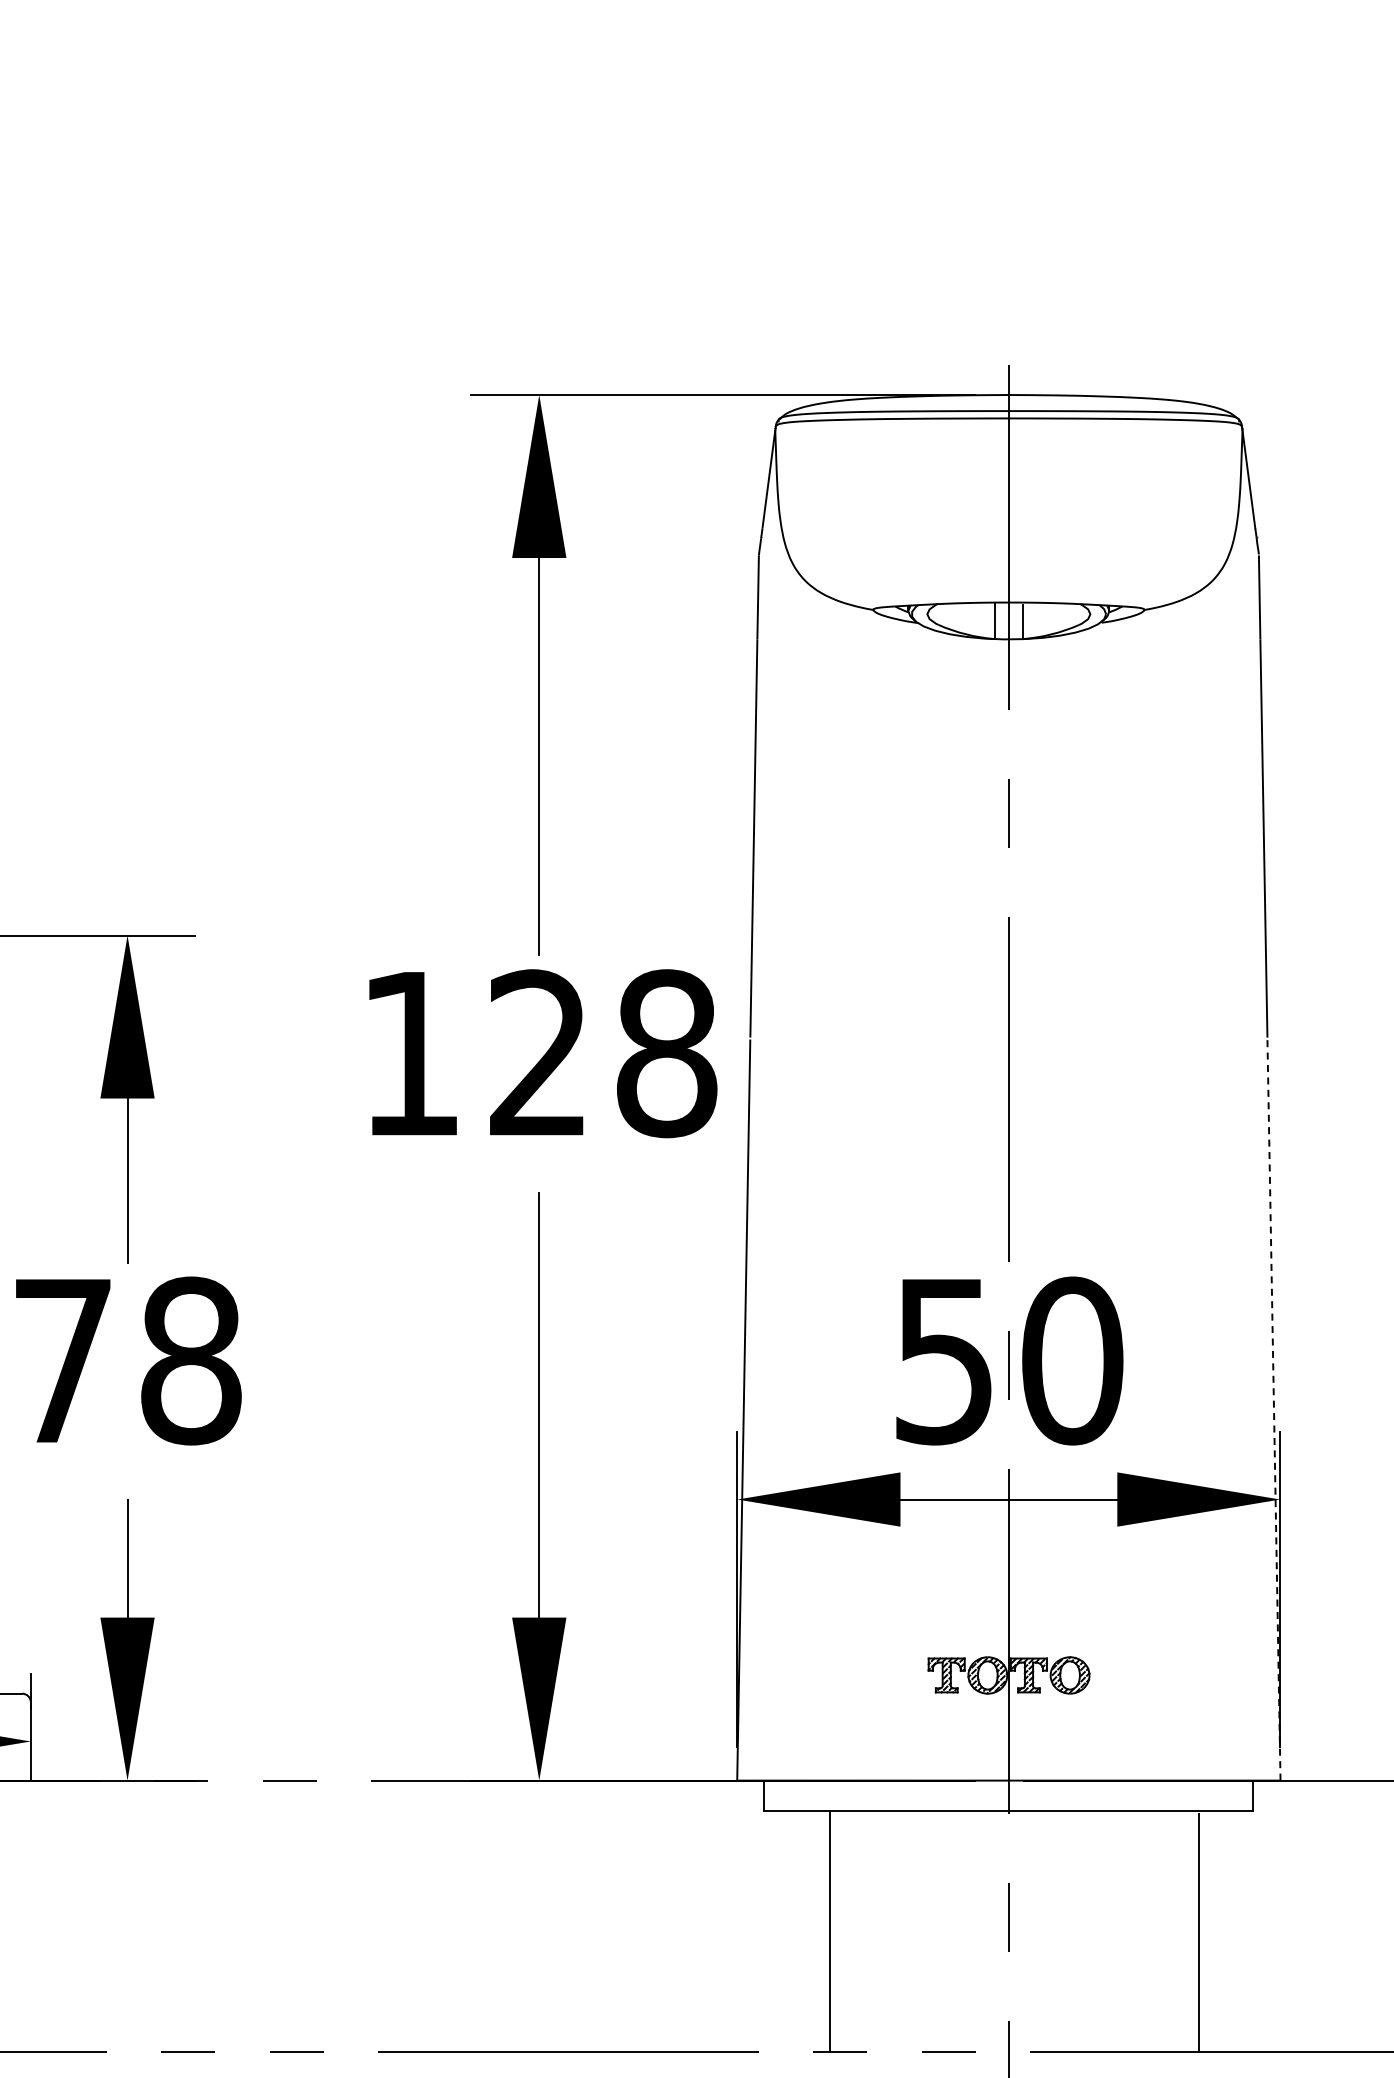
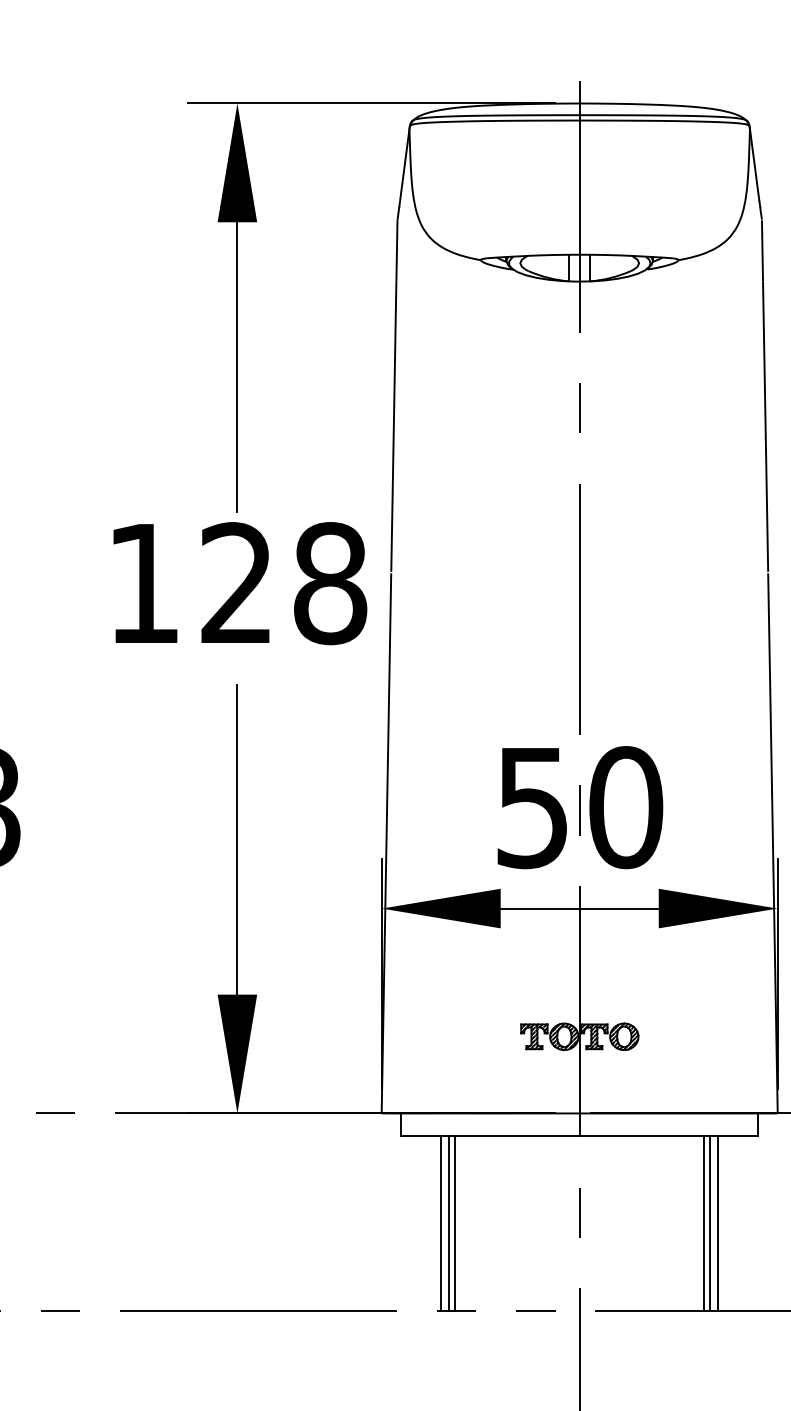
line: (1273, 1409) -> (772, 842), dashed -> solid
line: (1188, 1931) -> (710, 1223), added
line: (818, 1932) -> (440, 1224), added
line: (838, 1932) -> (455, 1224), added
line: (1179, 1932) -> (704, 1224), added

